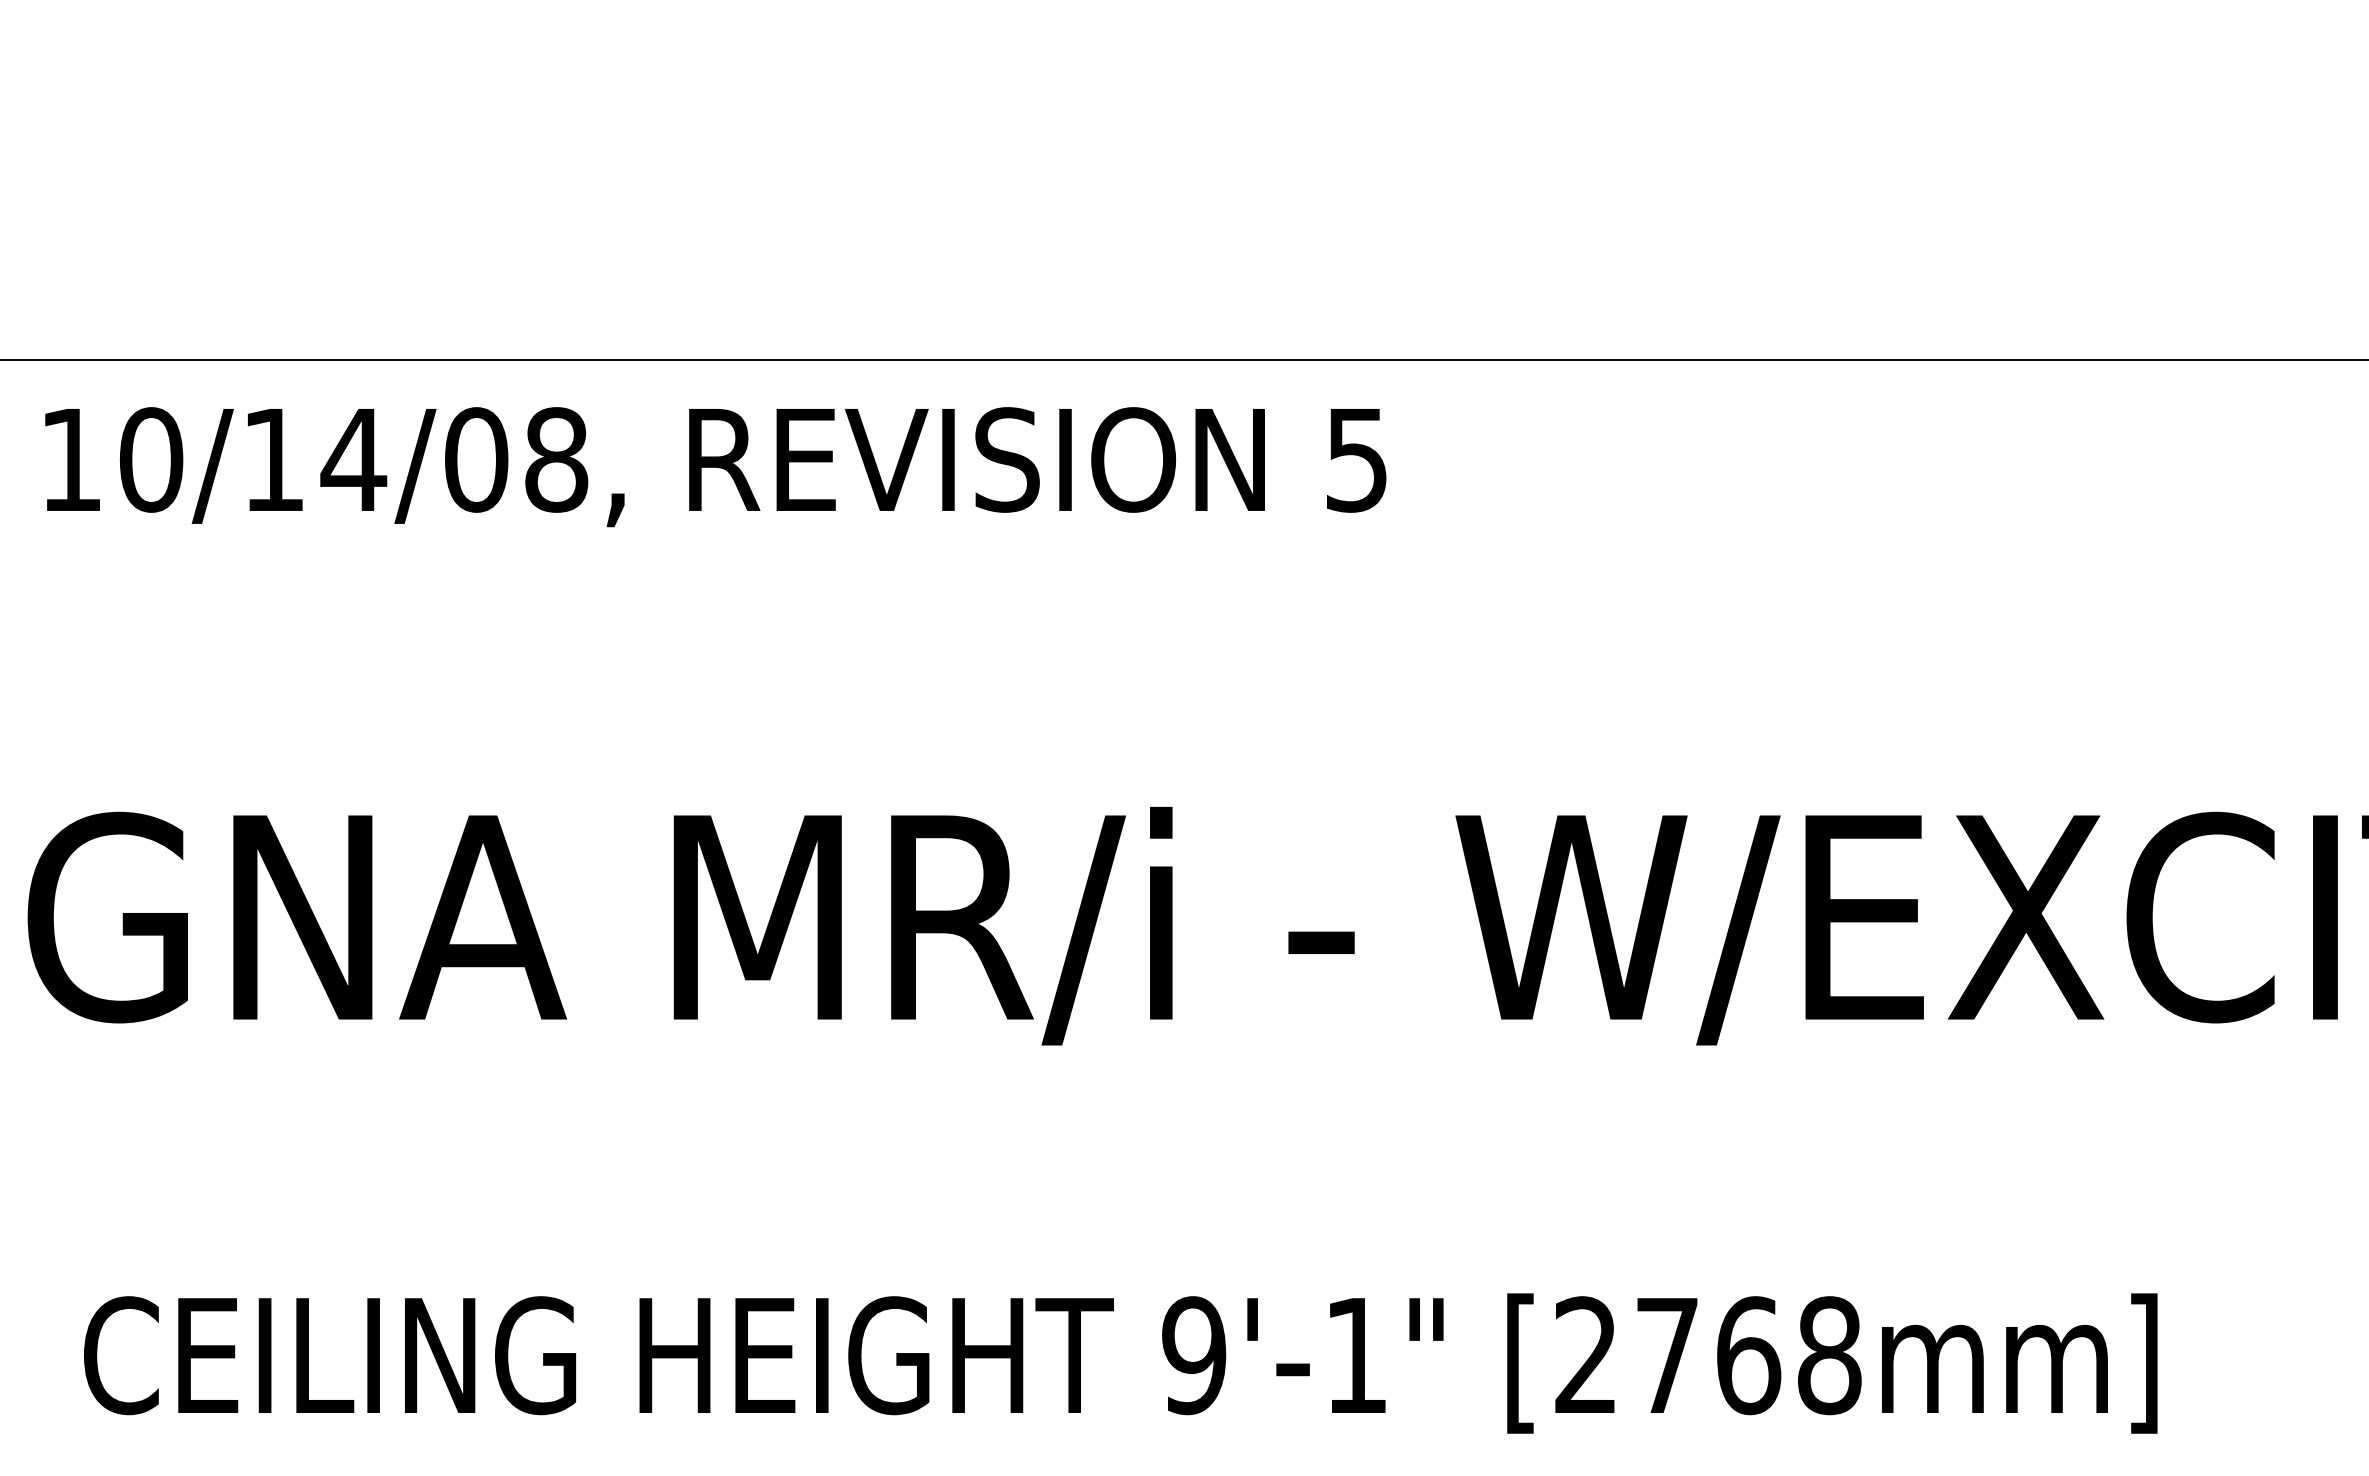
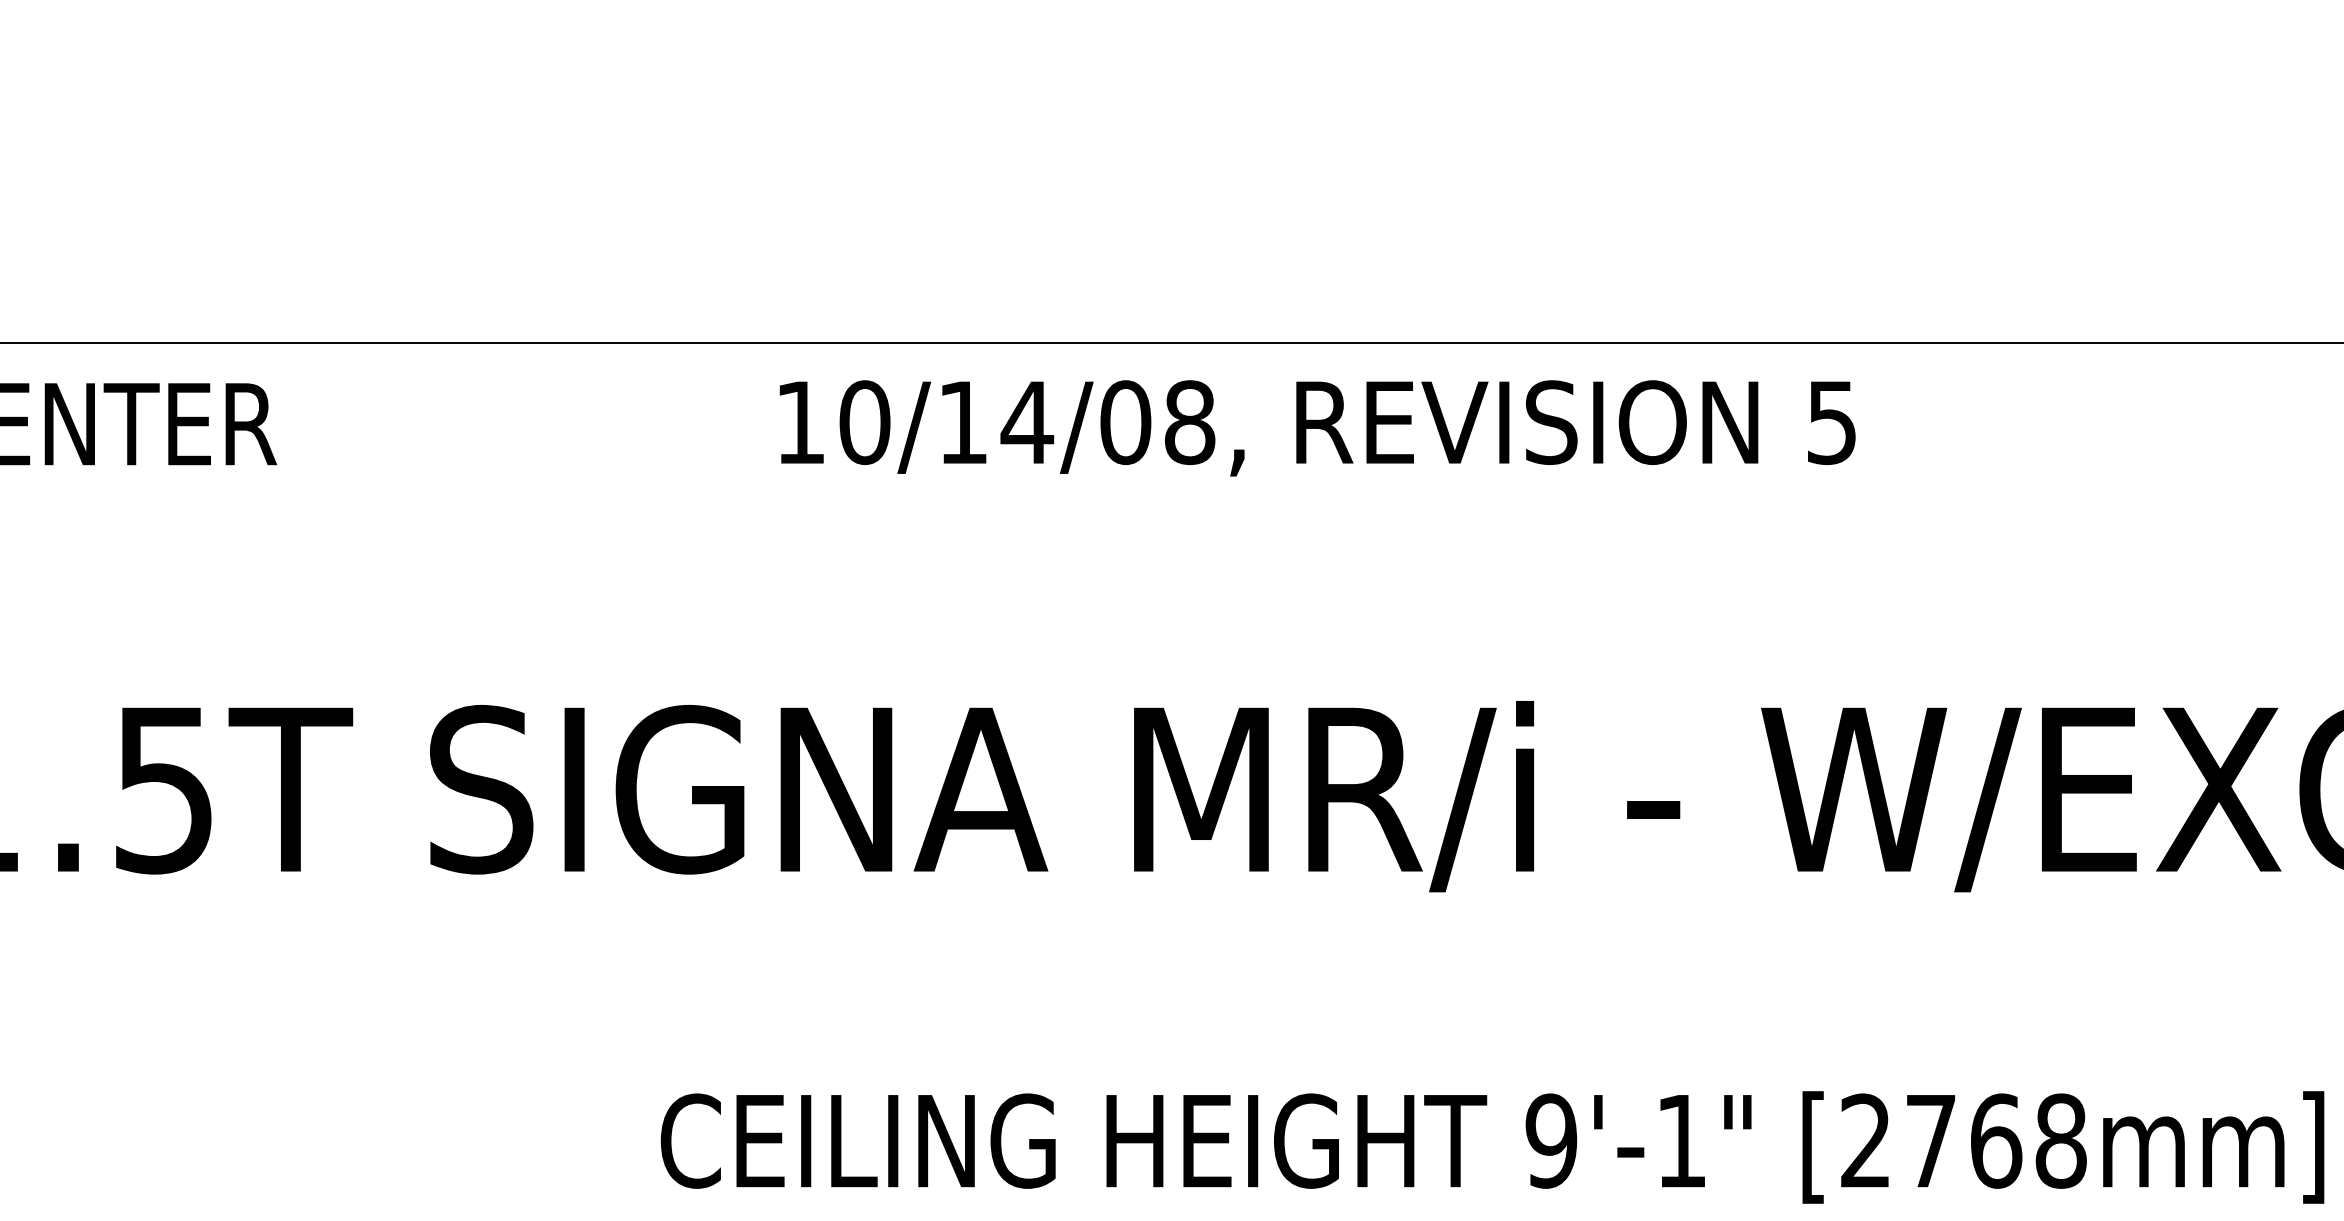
text: (715, 467) -> (1317, 428), moved

